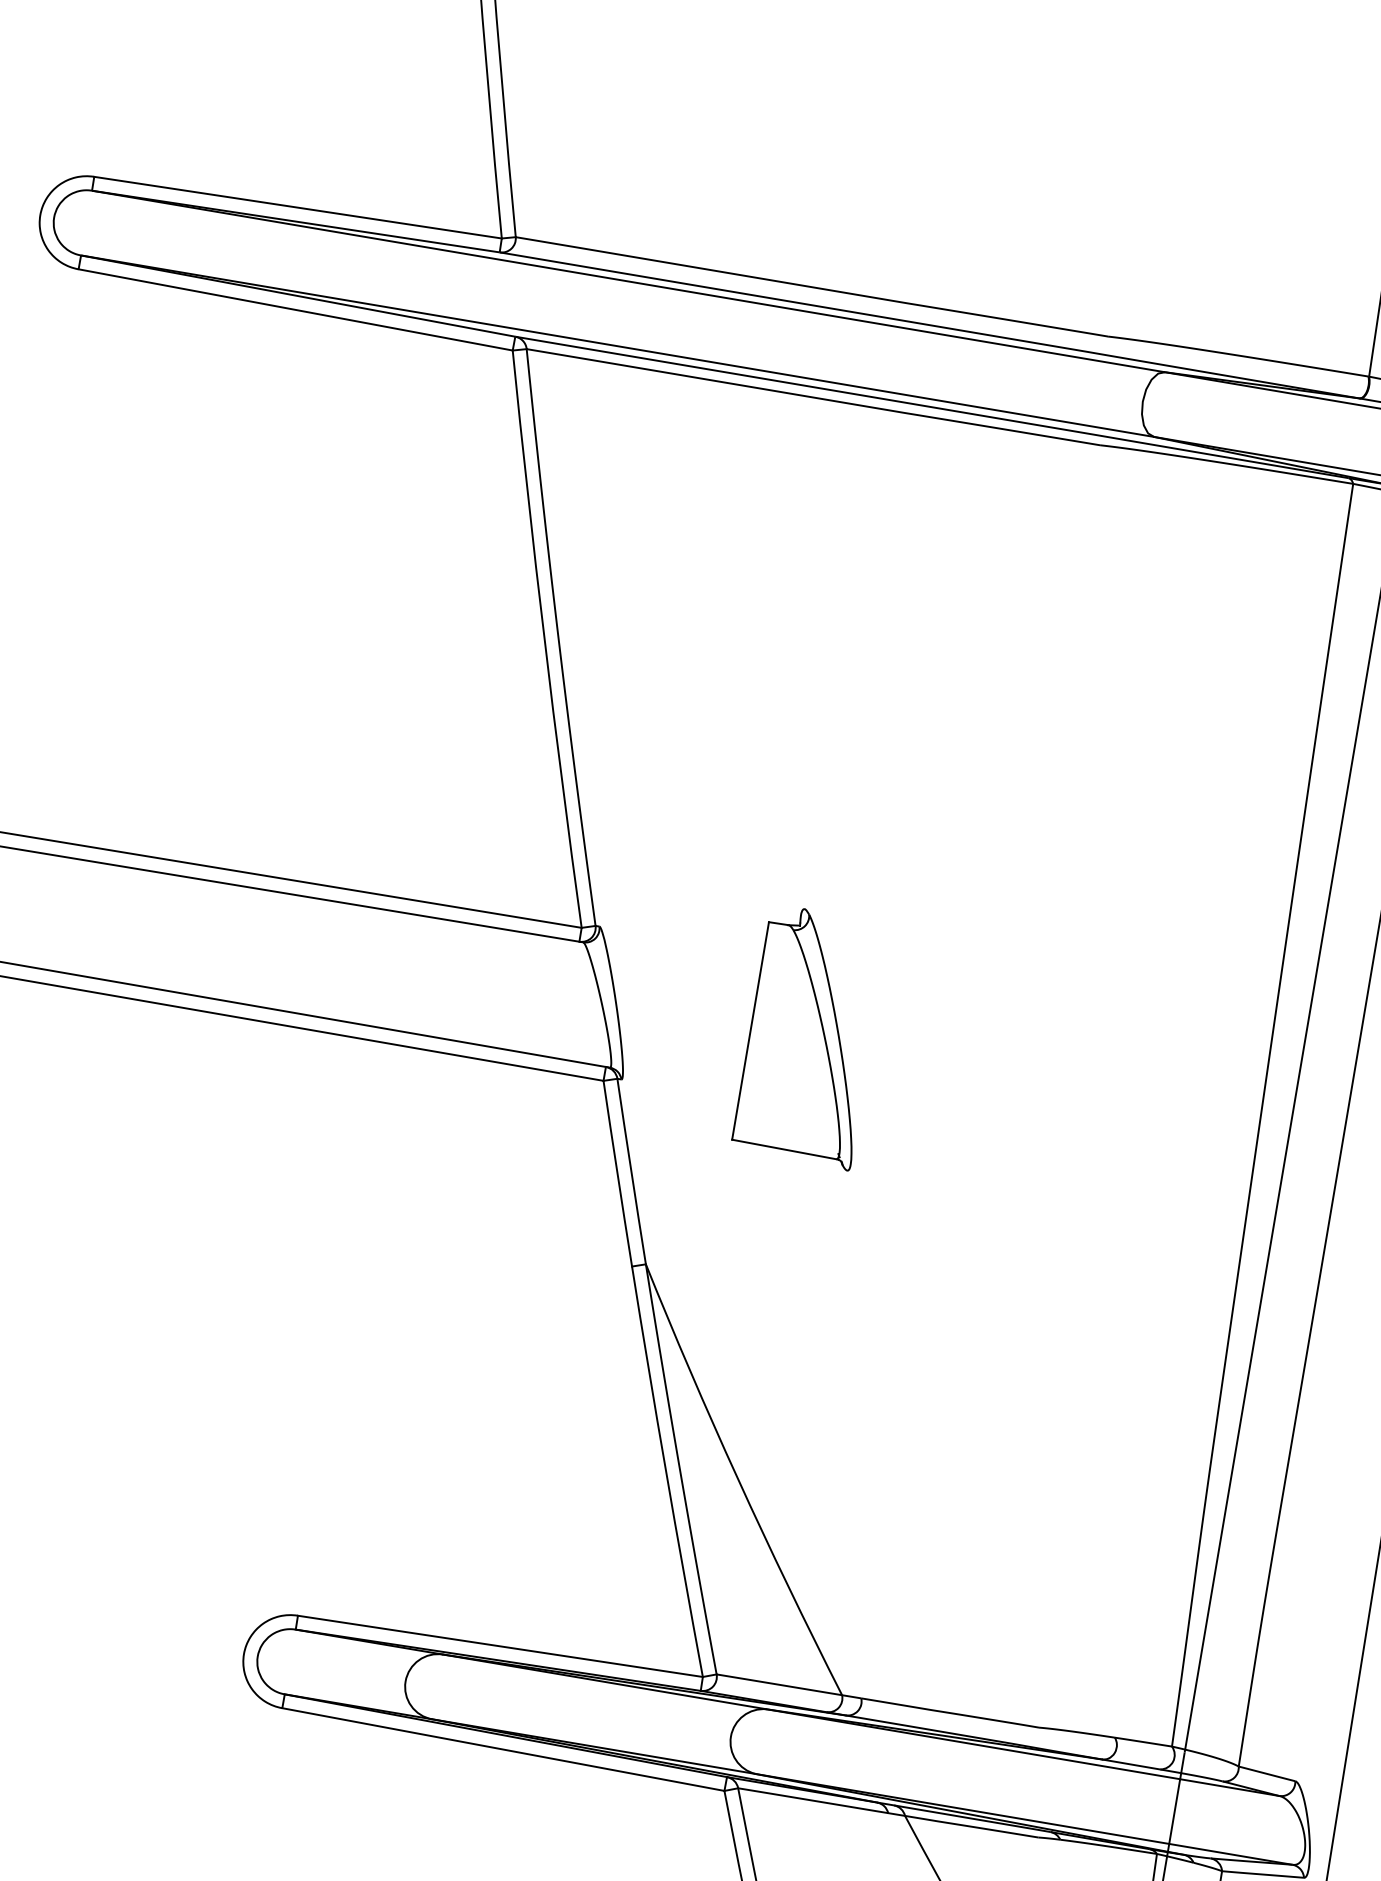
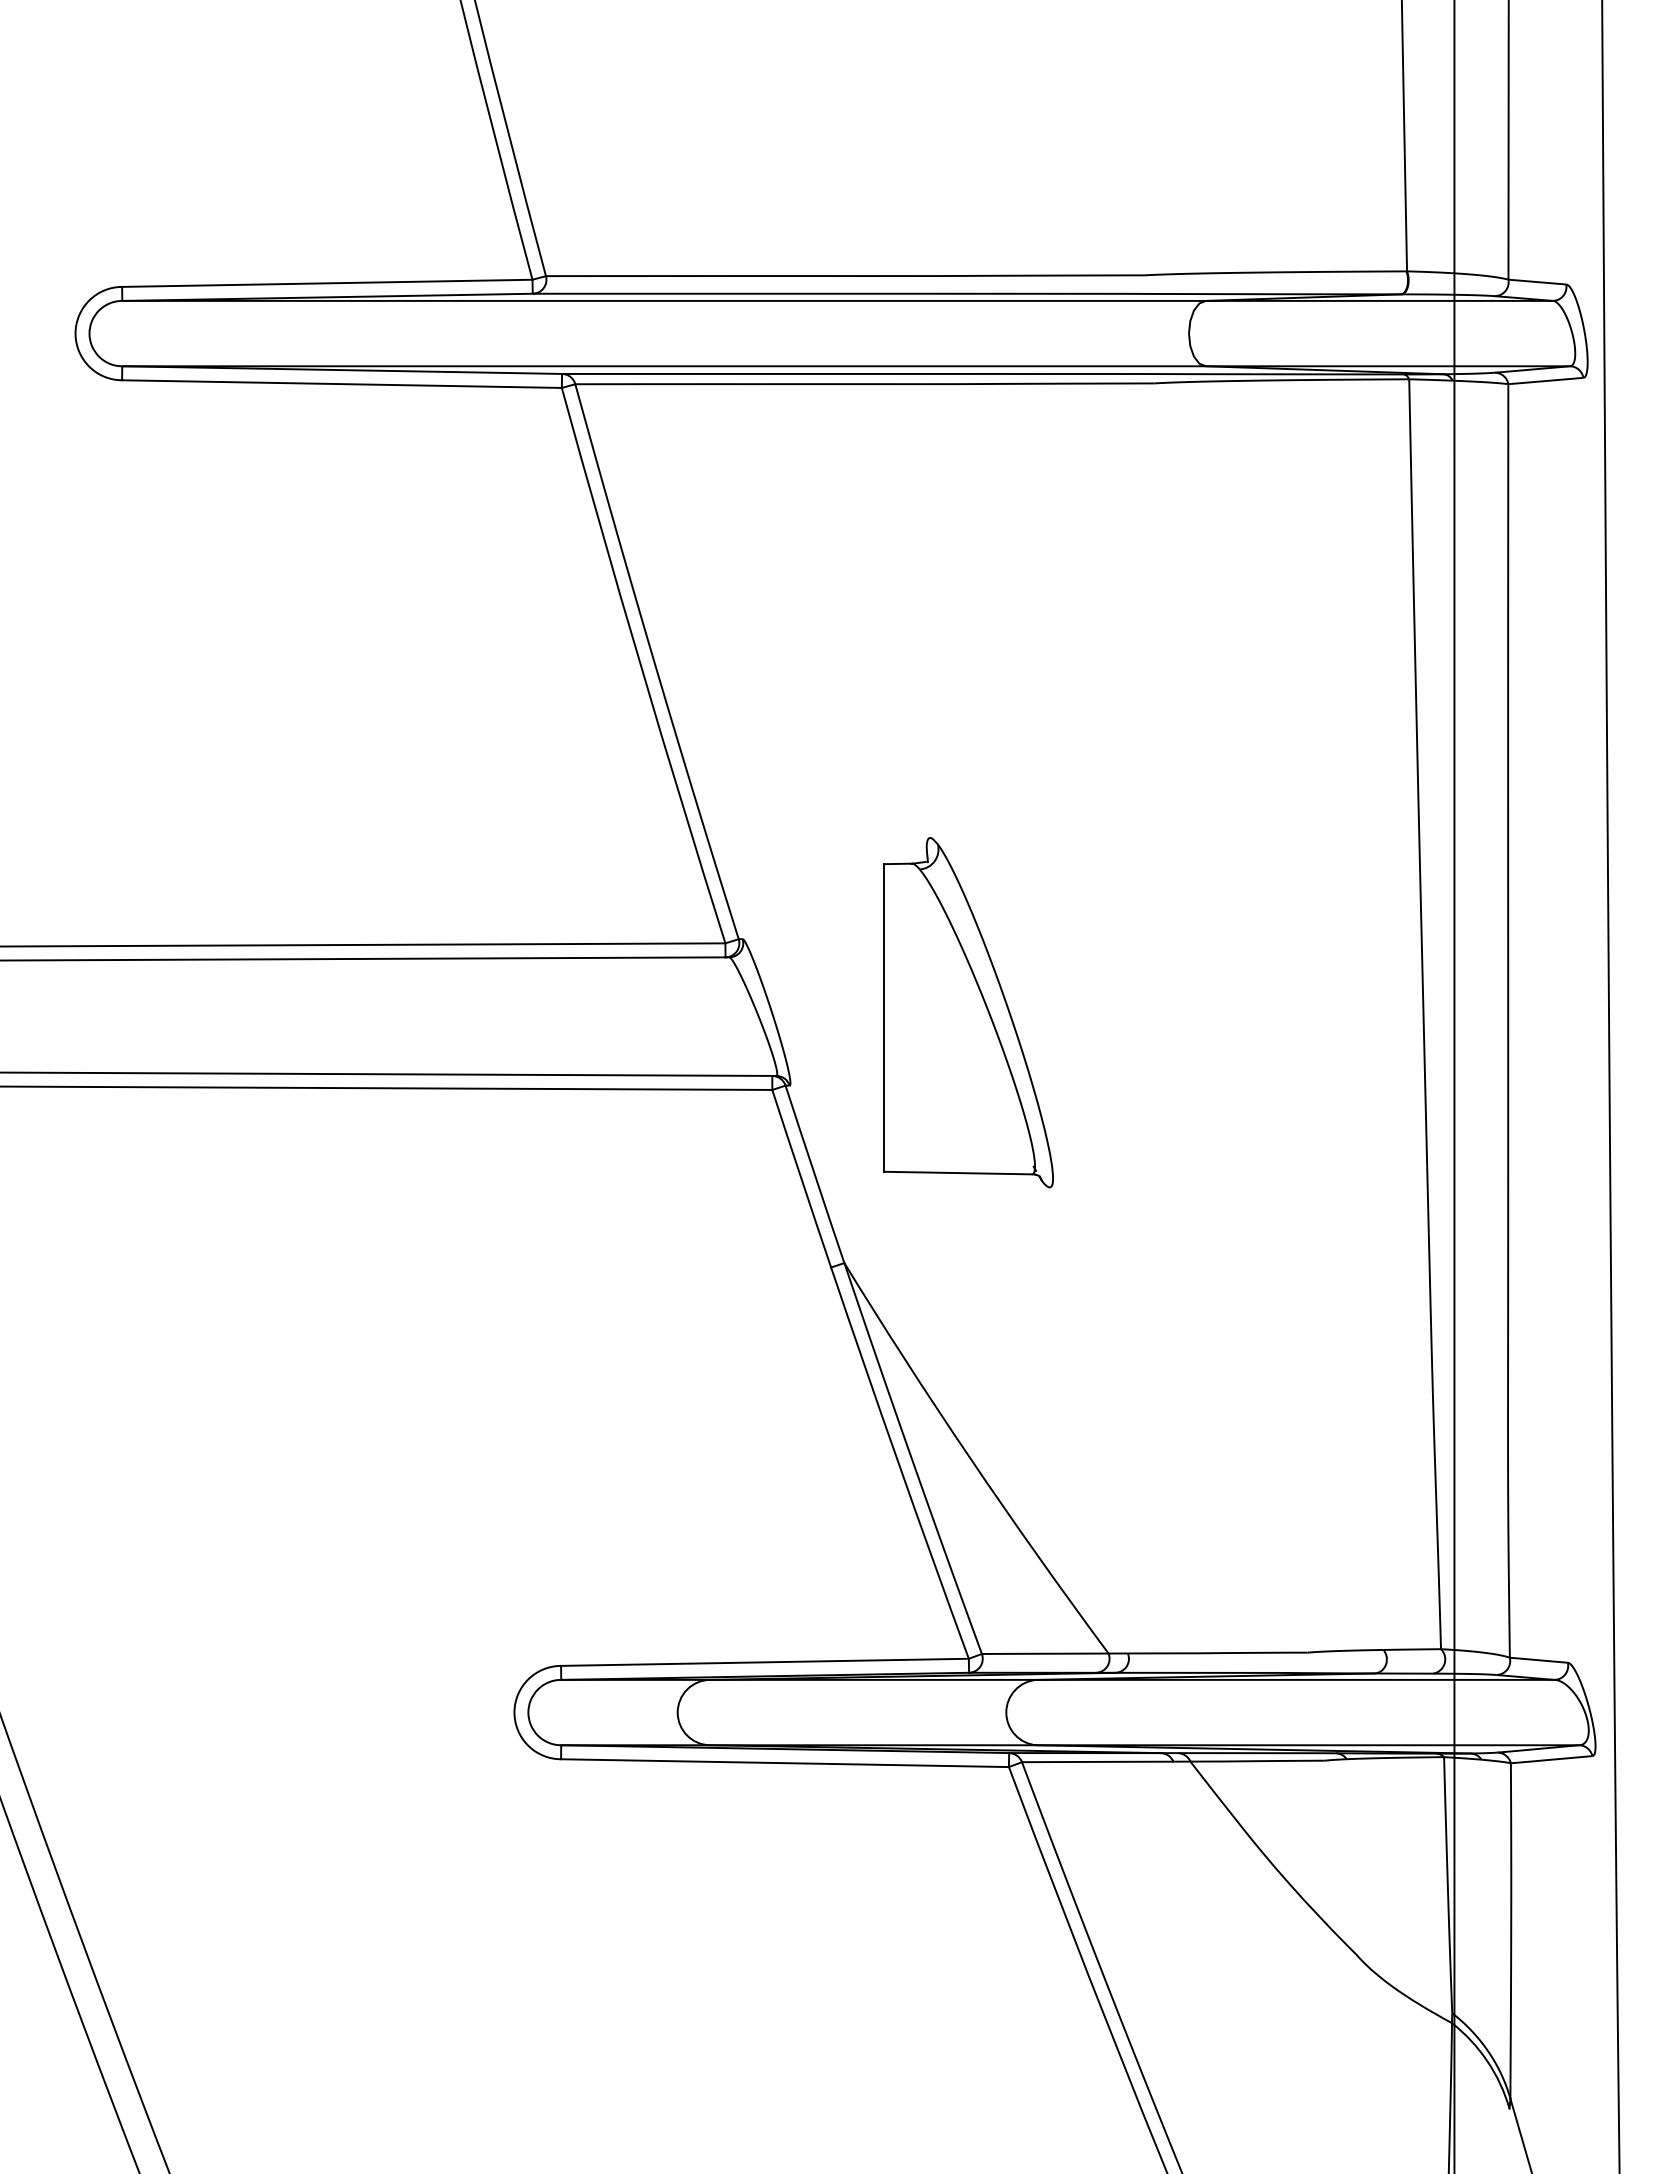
part: (810, 1037) -> (968, 1012), size x1.4

